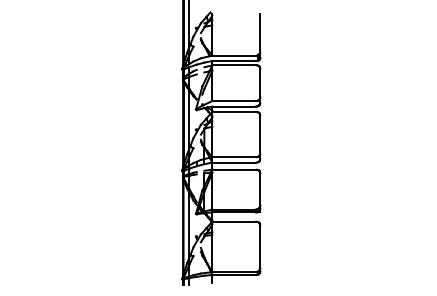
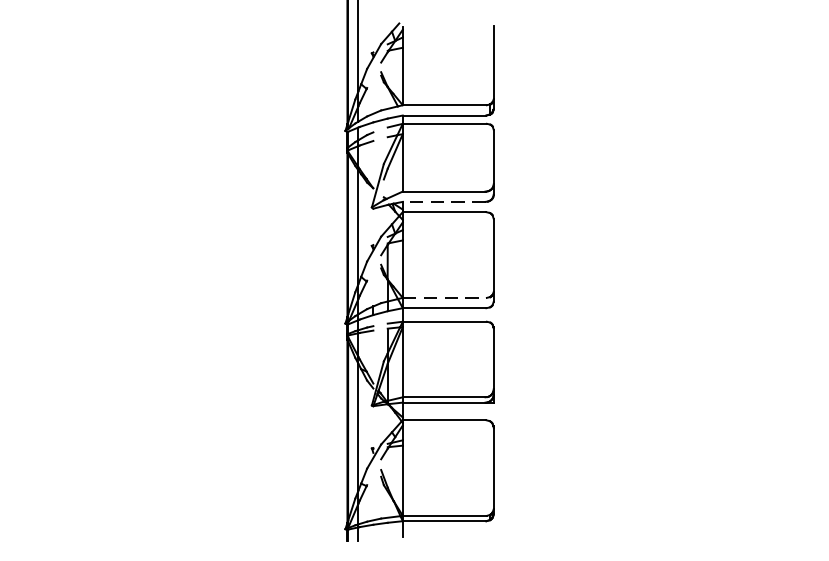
line: (234, 106) -> (444, 201), solid -> dashed
line: (235, 157) -> (446, 298), solid -> dashed

